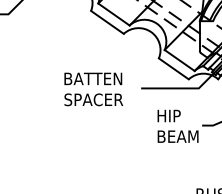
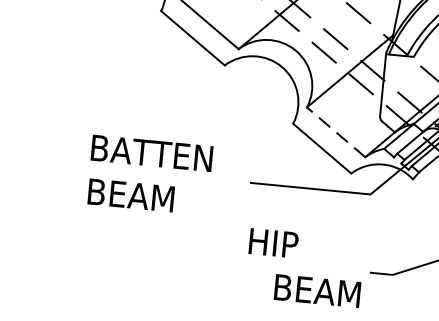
line: (179, 60) -> (335, 132), solid -> dashed
text: (93, 99) -> (148, 196), SPACER -> BEAM
text: (168, 115) -> (272, 242), moved

